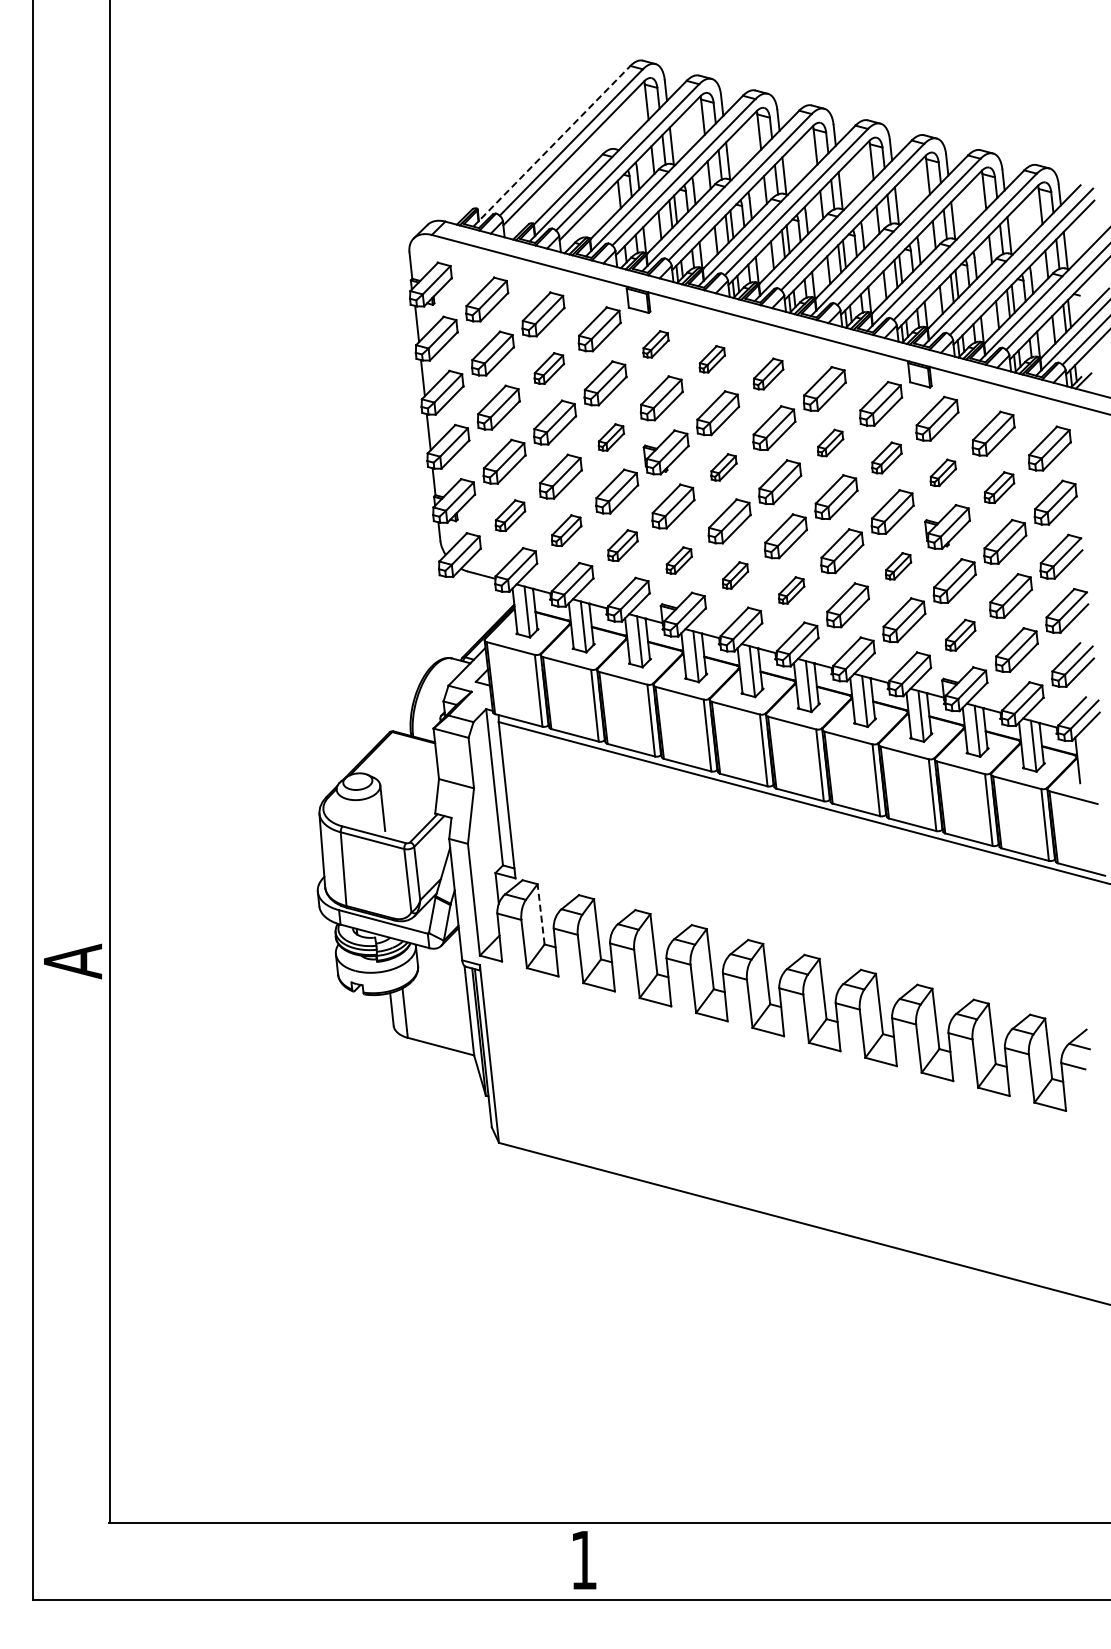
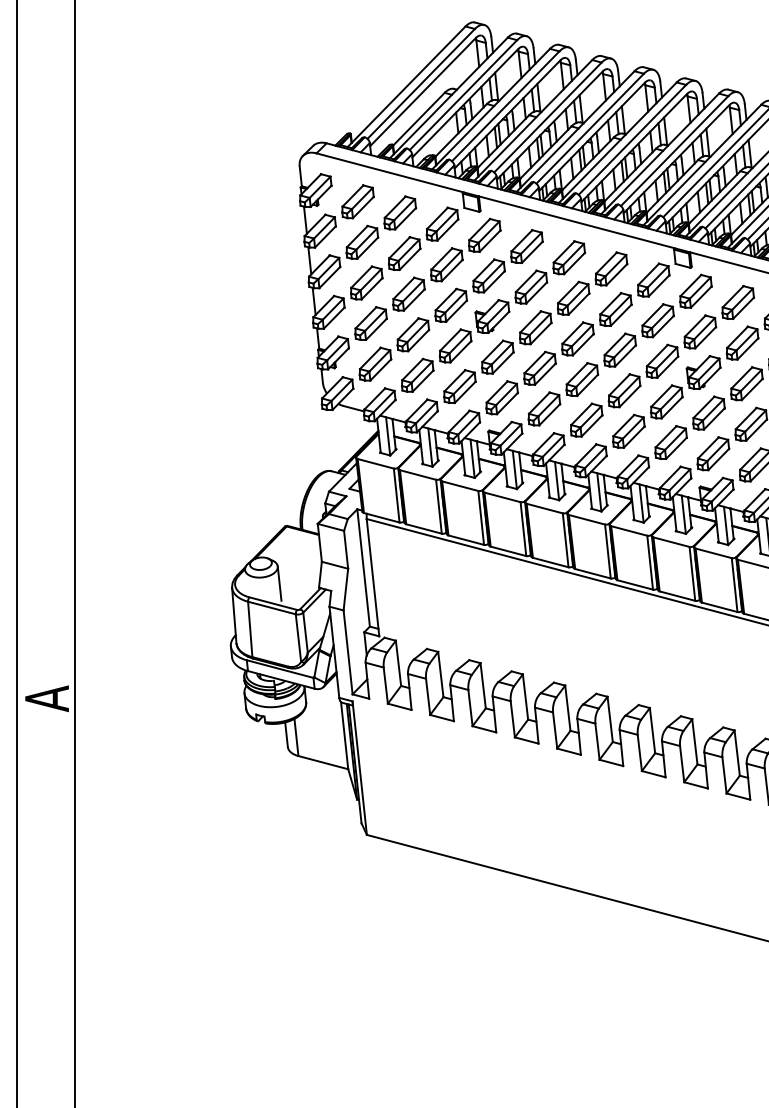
line: (552, 145) -> (407, 86), dashed -> solid
part: (655, 344) -> (484, 235), size x1.67
part: (712, 359) -> (527, 246), size x1.67
part: (549, 368) -> (404, 253), size x1.43
part: (768, 373) -> (569, 257), size x1.43
part: (611, 437) -> (451, 305), size x1.67
part: (830, 442) -> (615, 309), size x1.67
part: (886, 457) -> (657, 320), size x1.43
part: (723, 467) -> (535, 327), size x1.67
part: (943, 472) -> (700, 331), size x1.67
part: (999, 487) -> (742, 342), size x1.43
part: (510, 515) -> (375, 363), size x1.43
part: (566, 530) -> (417, 375), size x1.43
part: (622, 545) -> (459, 386), size x1.43
part: (679, 560) -> (502, 397), size x1.67
part: (898, 566) -> (666, 402), size x1.67
part: (735, 575) -> (544, 408), size x1.67
part: (791, 590) -> (586, 420), size x1.67
part: (960, 635) -> (713, 454), size x1.43
line: (541, 913) -> (398, 662), dashed -> solid

